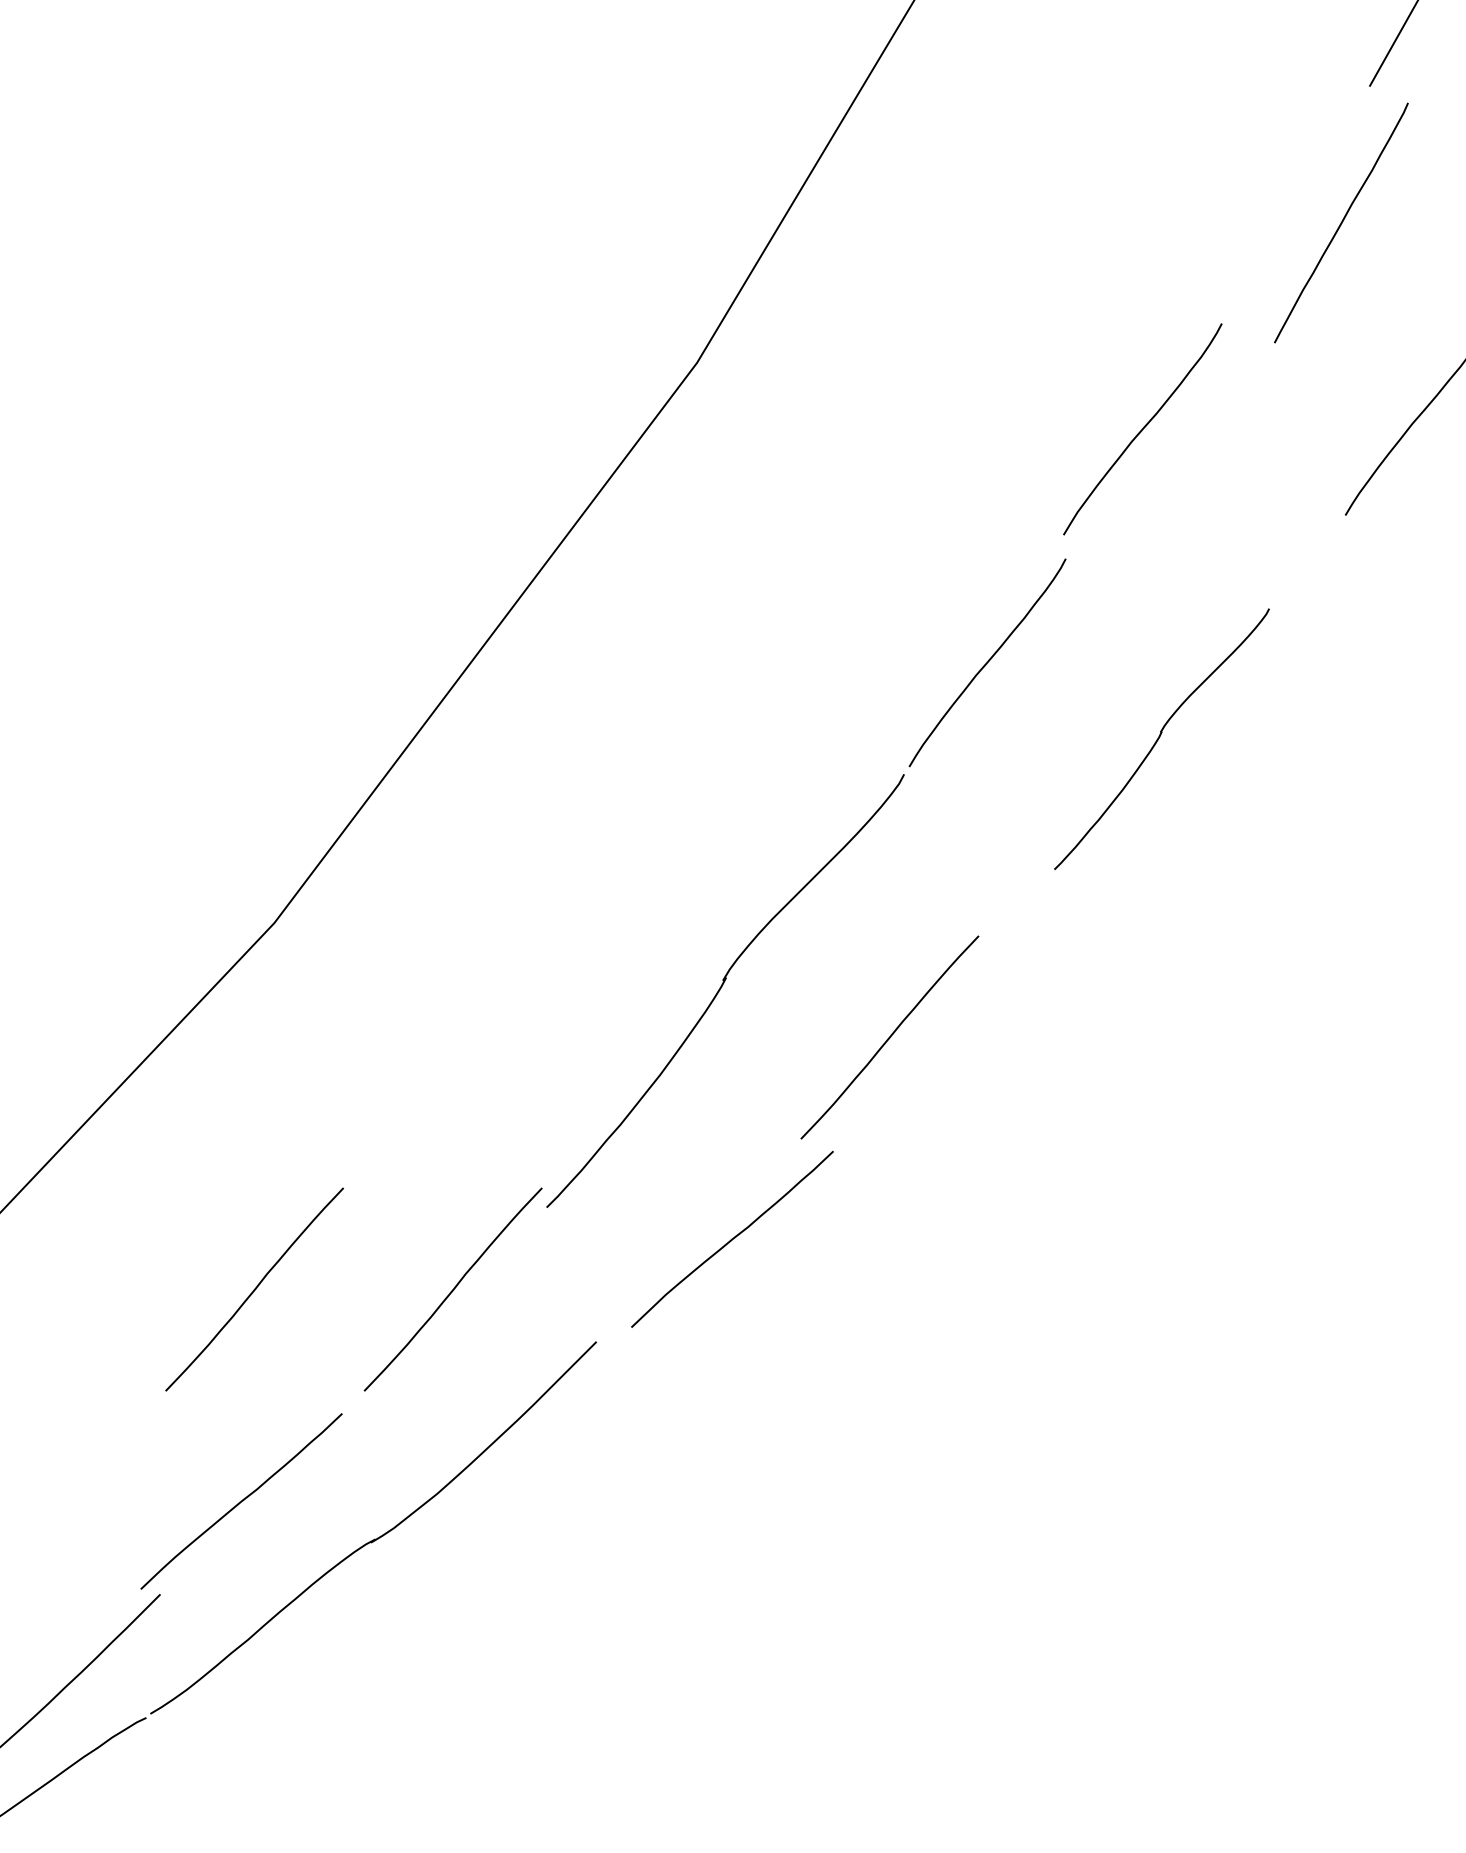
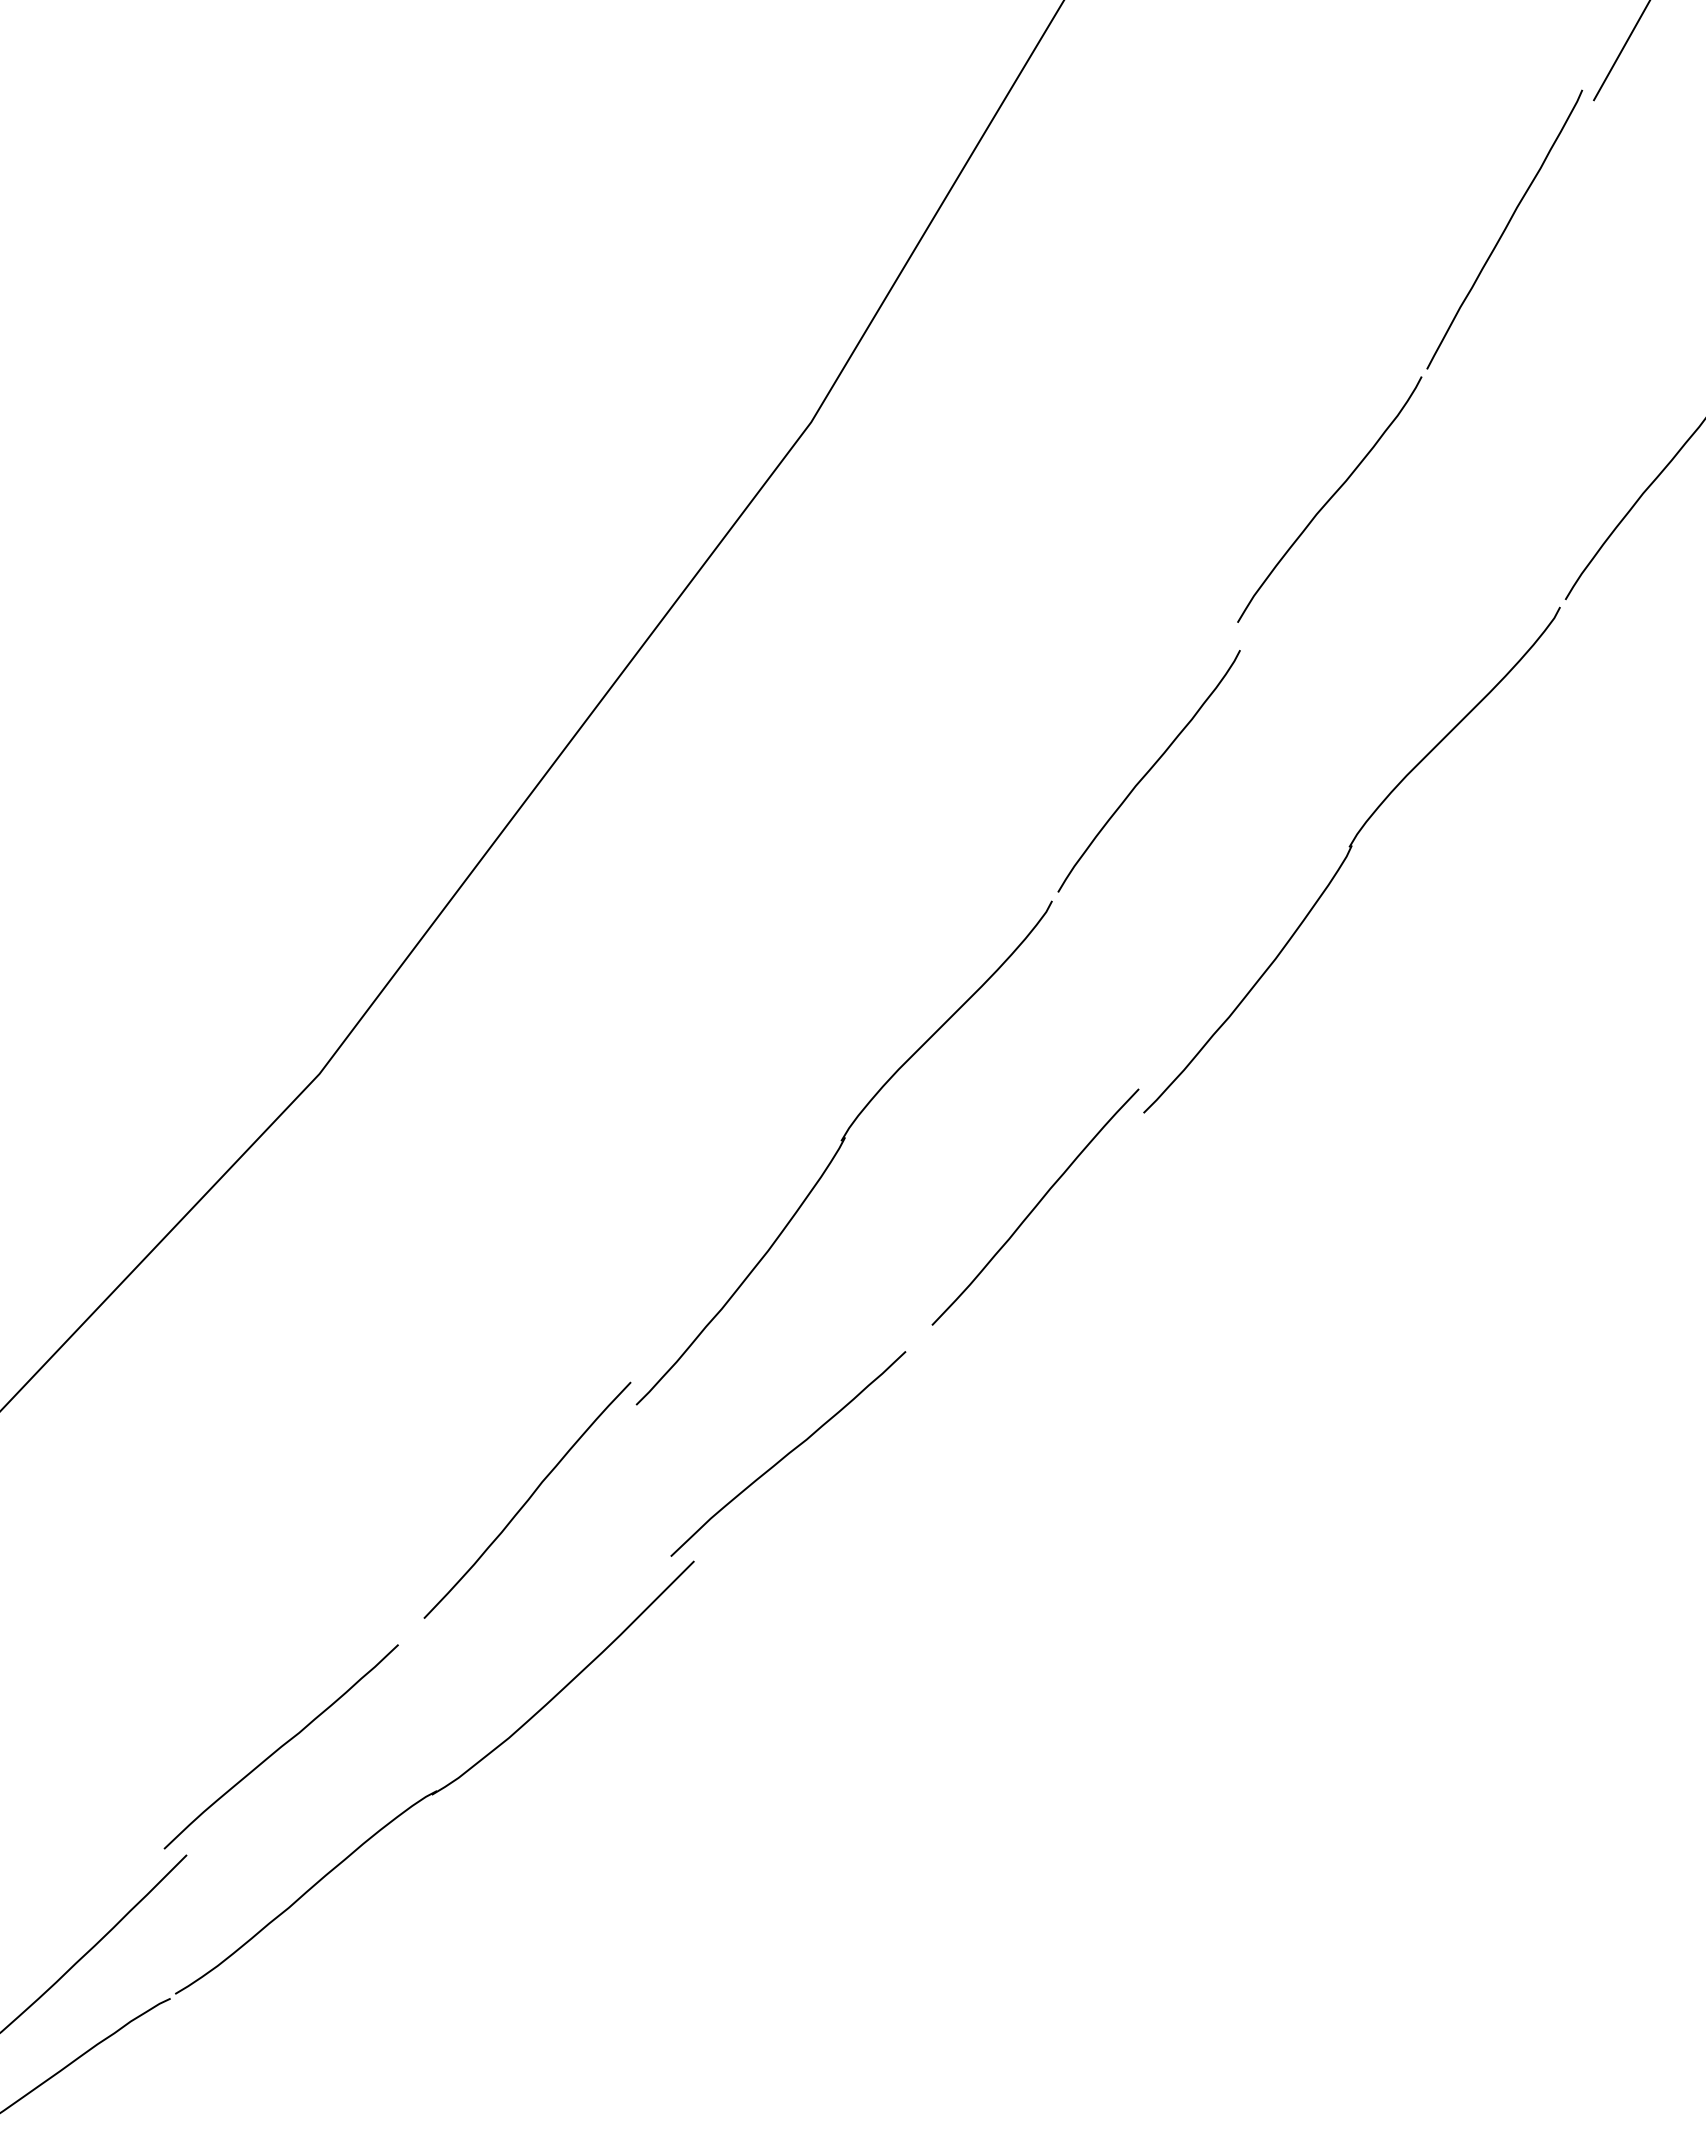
curve: (1341, 222) -> (1504, 229), moved
part: (1161, 738) -> (1351, 859), size x1.67
curve: (732, 1238) -> (788, 1453), moved
curve: (254, 1288) -> (296, 1499), removed

